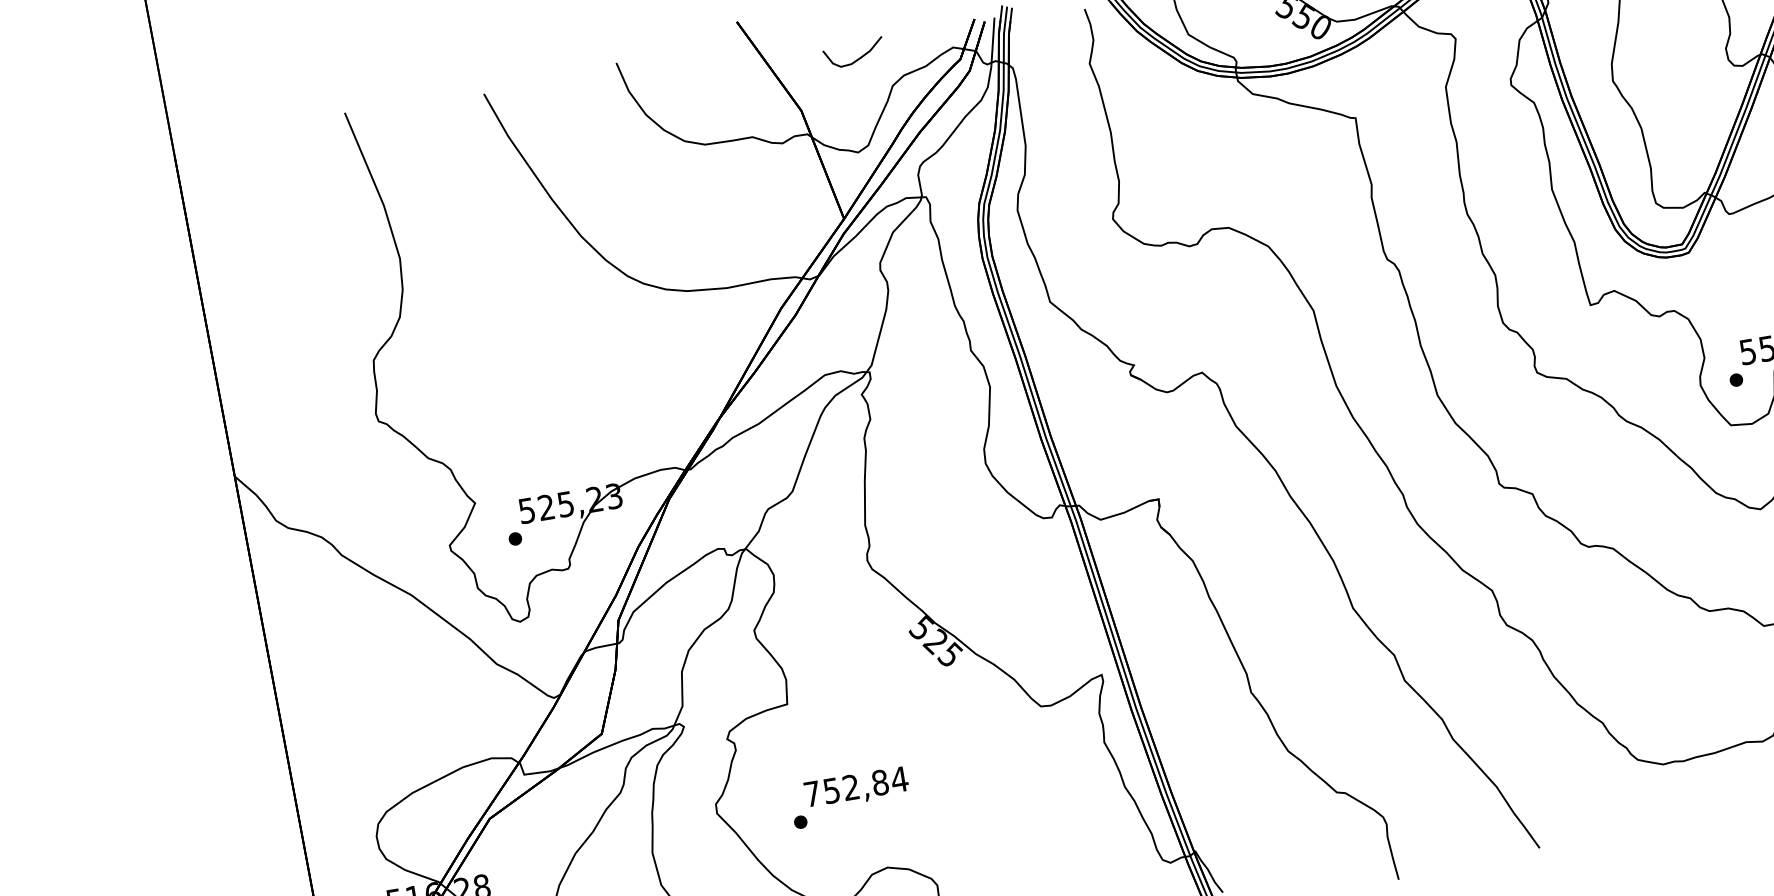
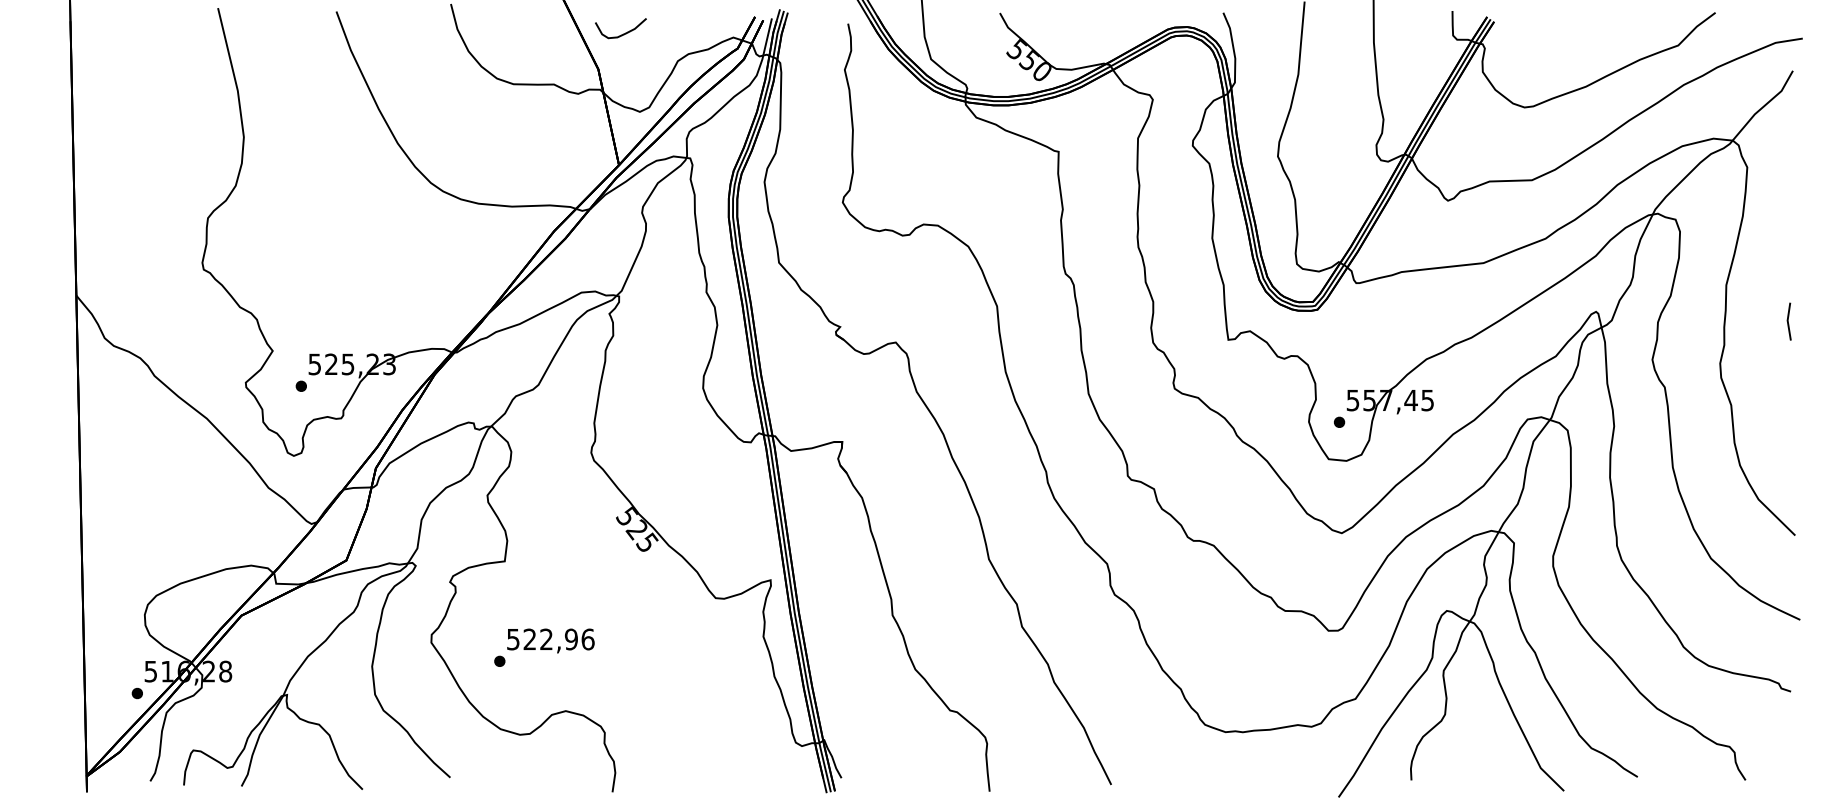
curve: (857, 58) -> (623, 33), moved
text: (855, 786) -> (550, 639), 752,84 -> 522,96

